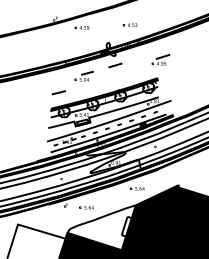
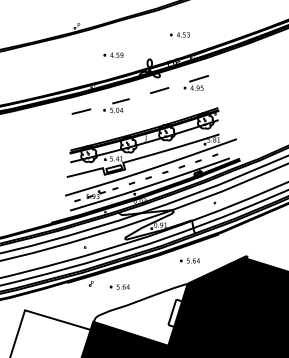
part: (81, 27) -> (112, 54), moved
part: (160, 59) -> (195, 82), moved
line: (58, 92) -> (80, 111), moved

